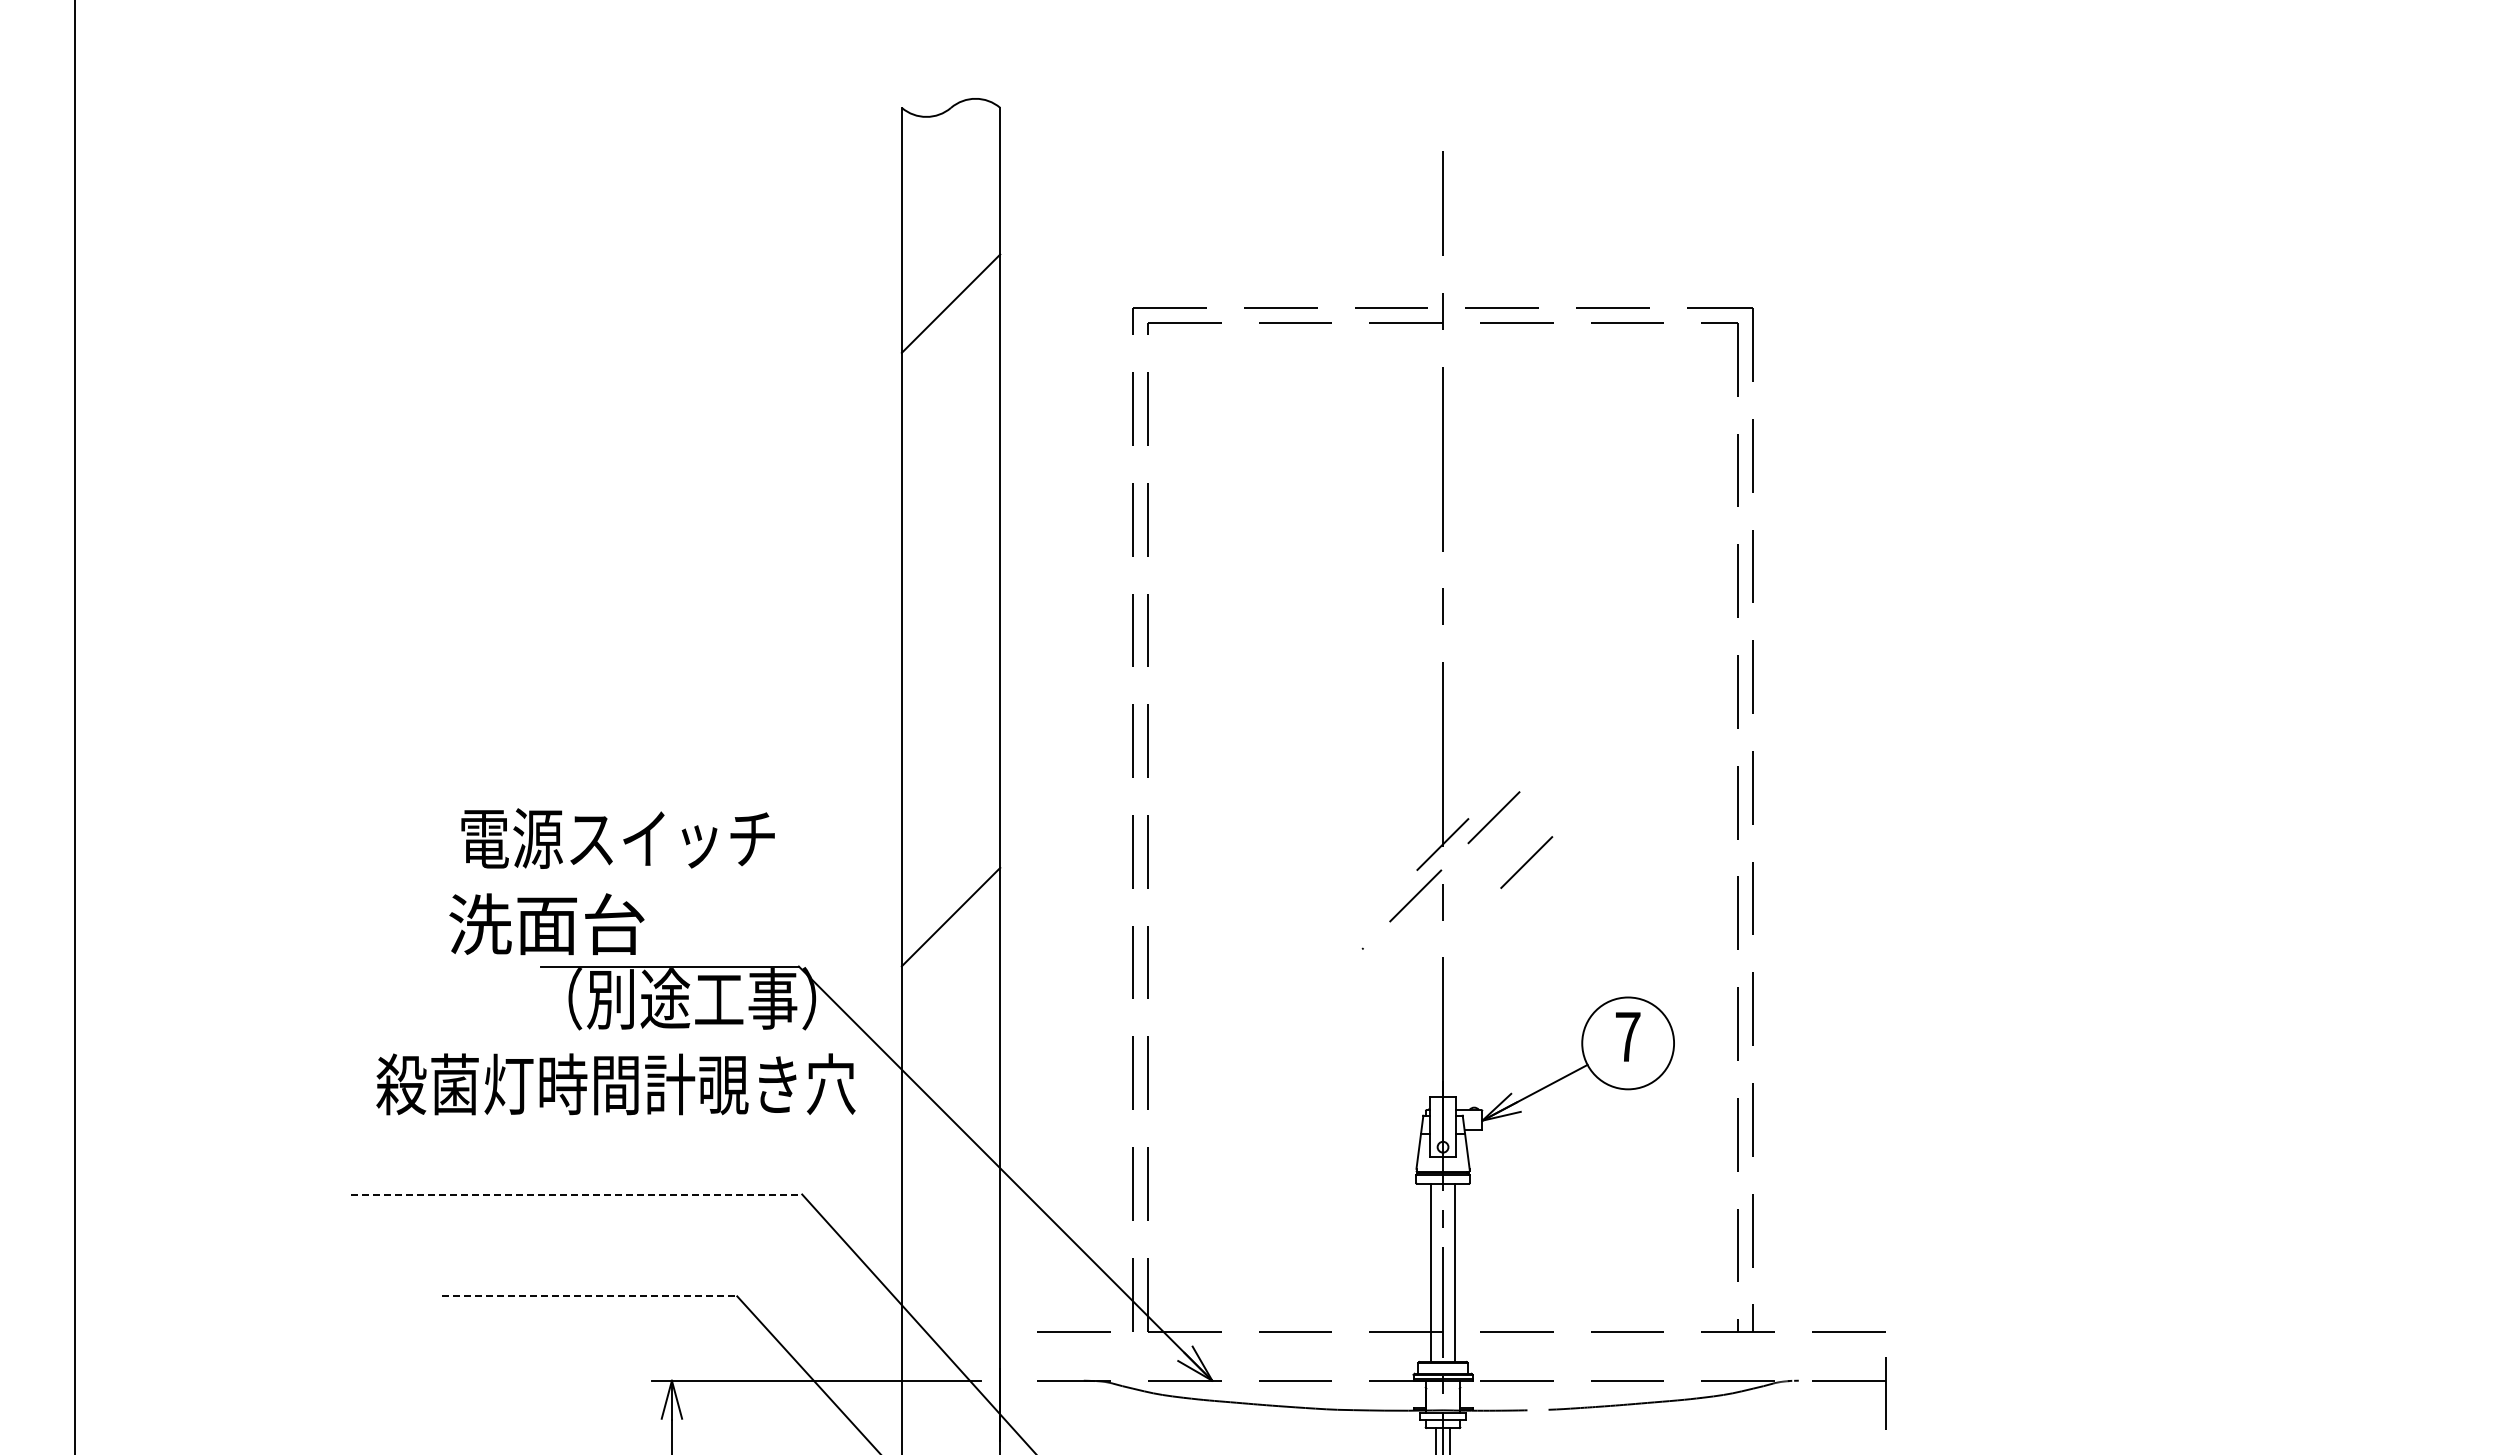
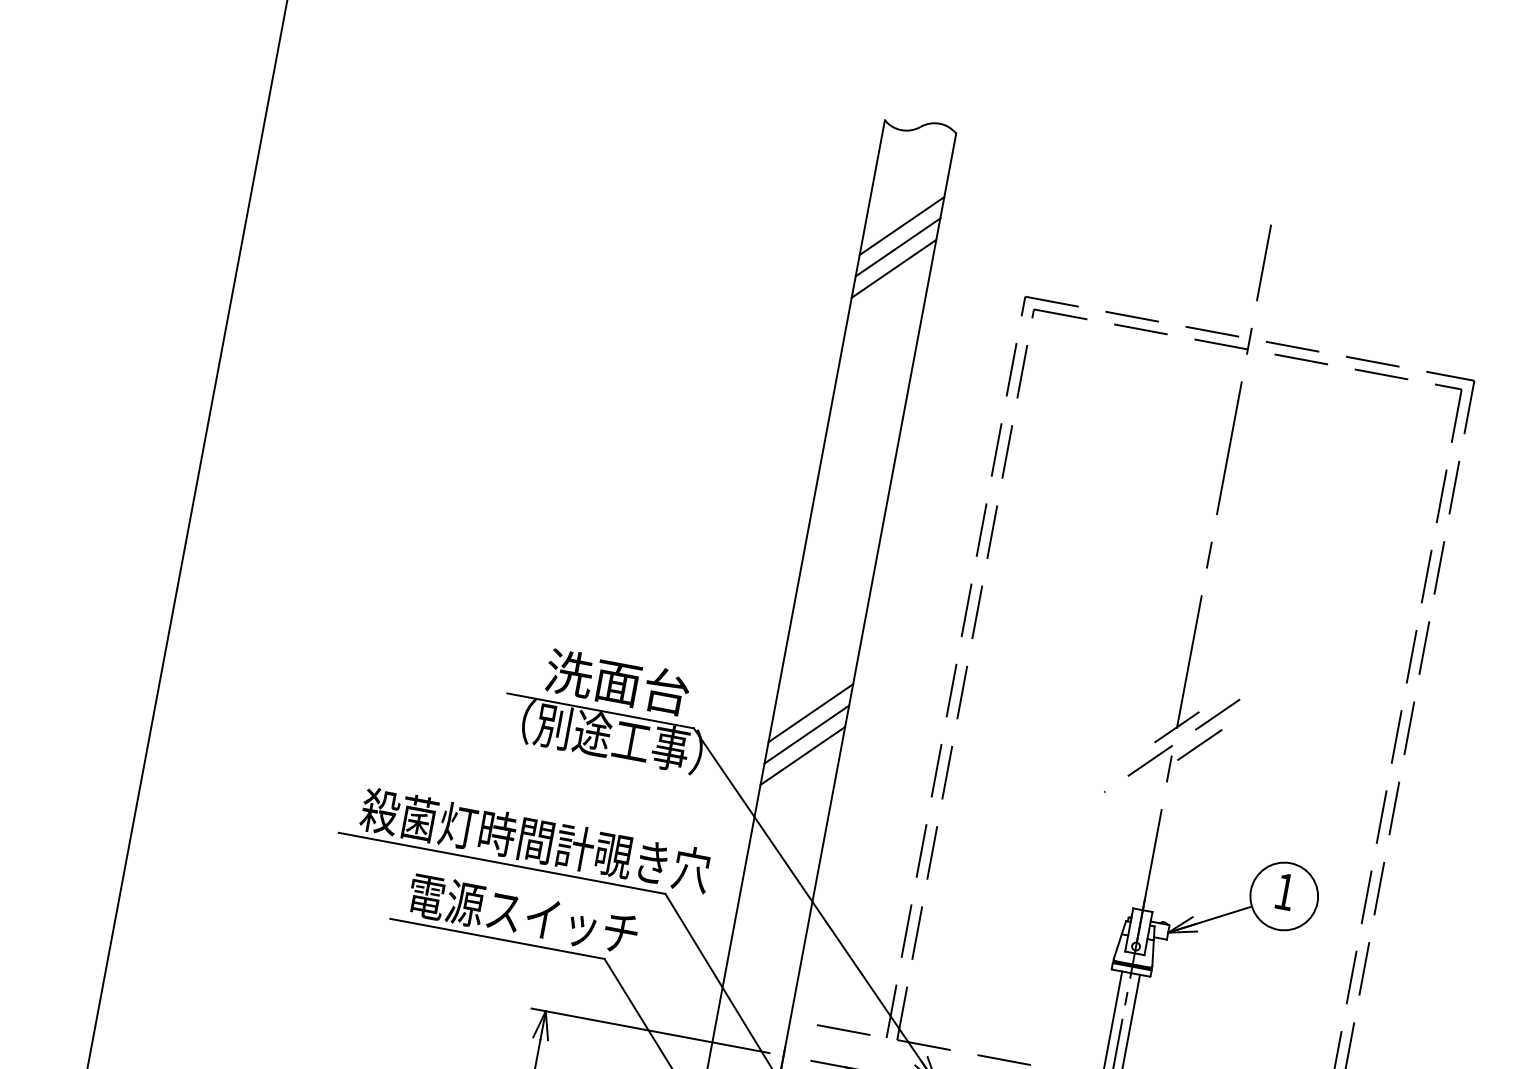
line: (950, 244) -> (901, 225), added
line: (950, 274) -> (897, 247), added
text: (617, 838) -> (523, 914), moved
line: (1526, 862) -> (1199, 744), moved
text: (546, 924) -> (617, 682), moved
line: (950, 946) -> (806, 734), added
line: (950, 975) -> (802, 755), added
text: (1628, 1036) -> (1285, 891), 7 -> 1
text: (615, 1084) -> (535, 840), moved
line: (577, 1194) -> (502, 863), dashed -> solid
line: (589, 1296) -> (497, 939), dashed -> solid

